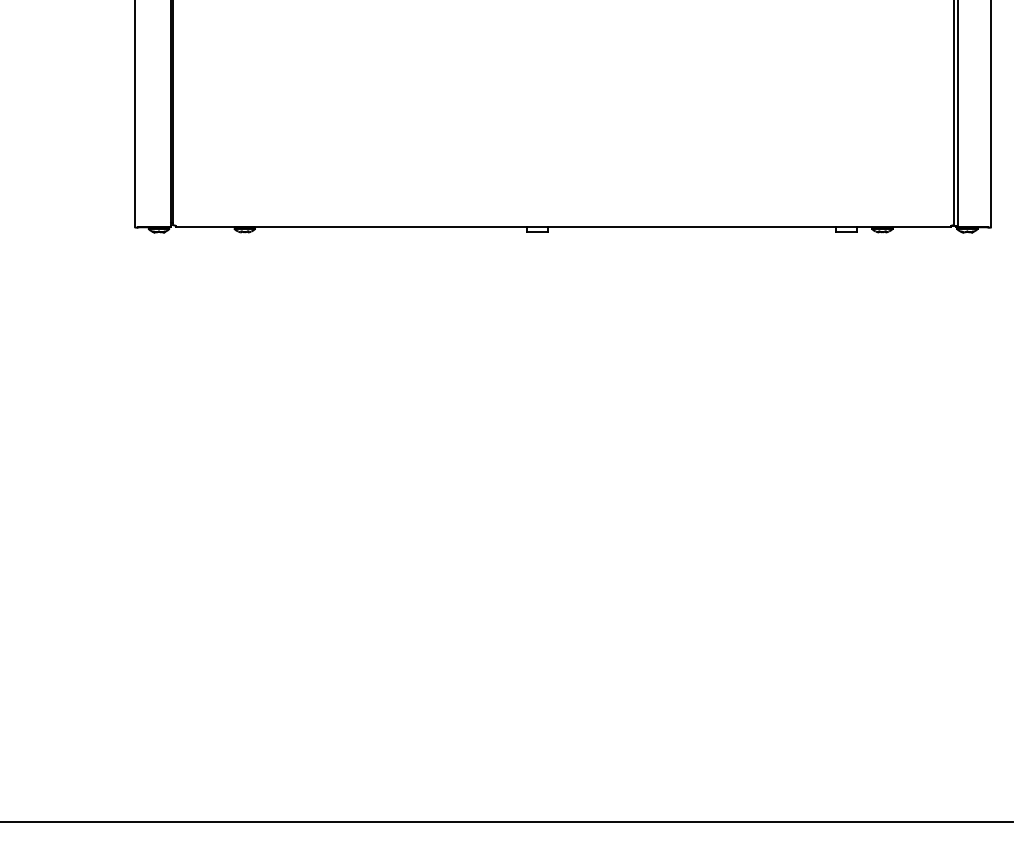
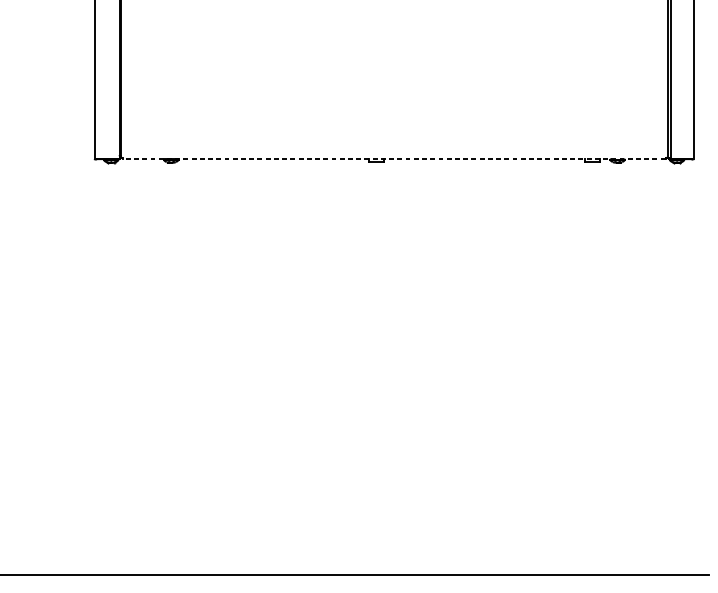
line: (562, 227) -> (393, 159), solid -> dashed

